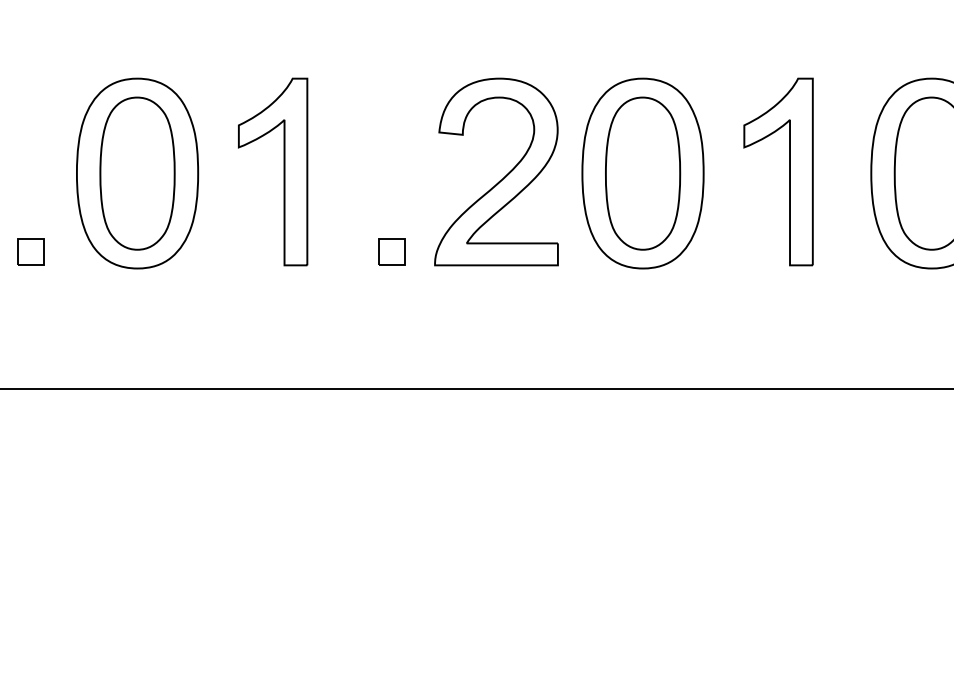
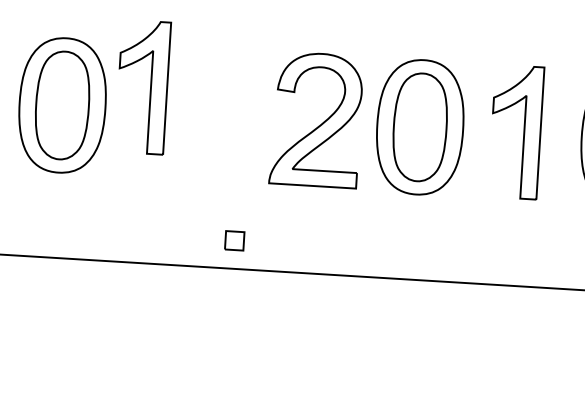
part: (283, 171) -> (150, 87), moved
part: (391, 251) -> (234, 240), moved

